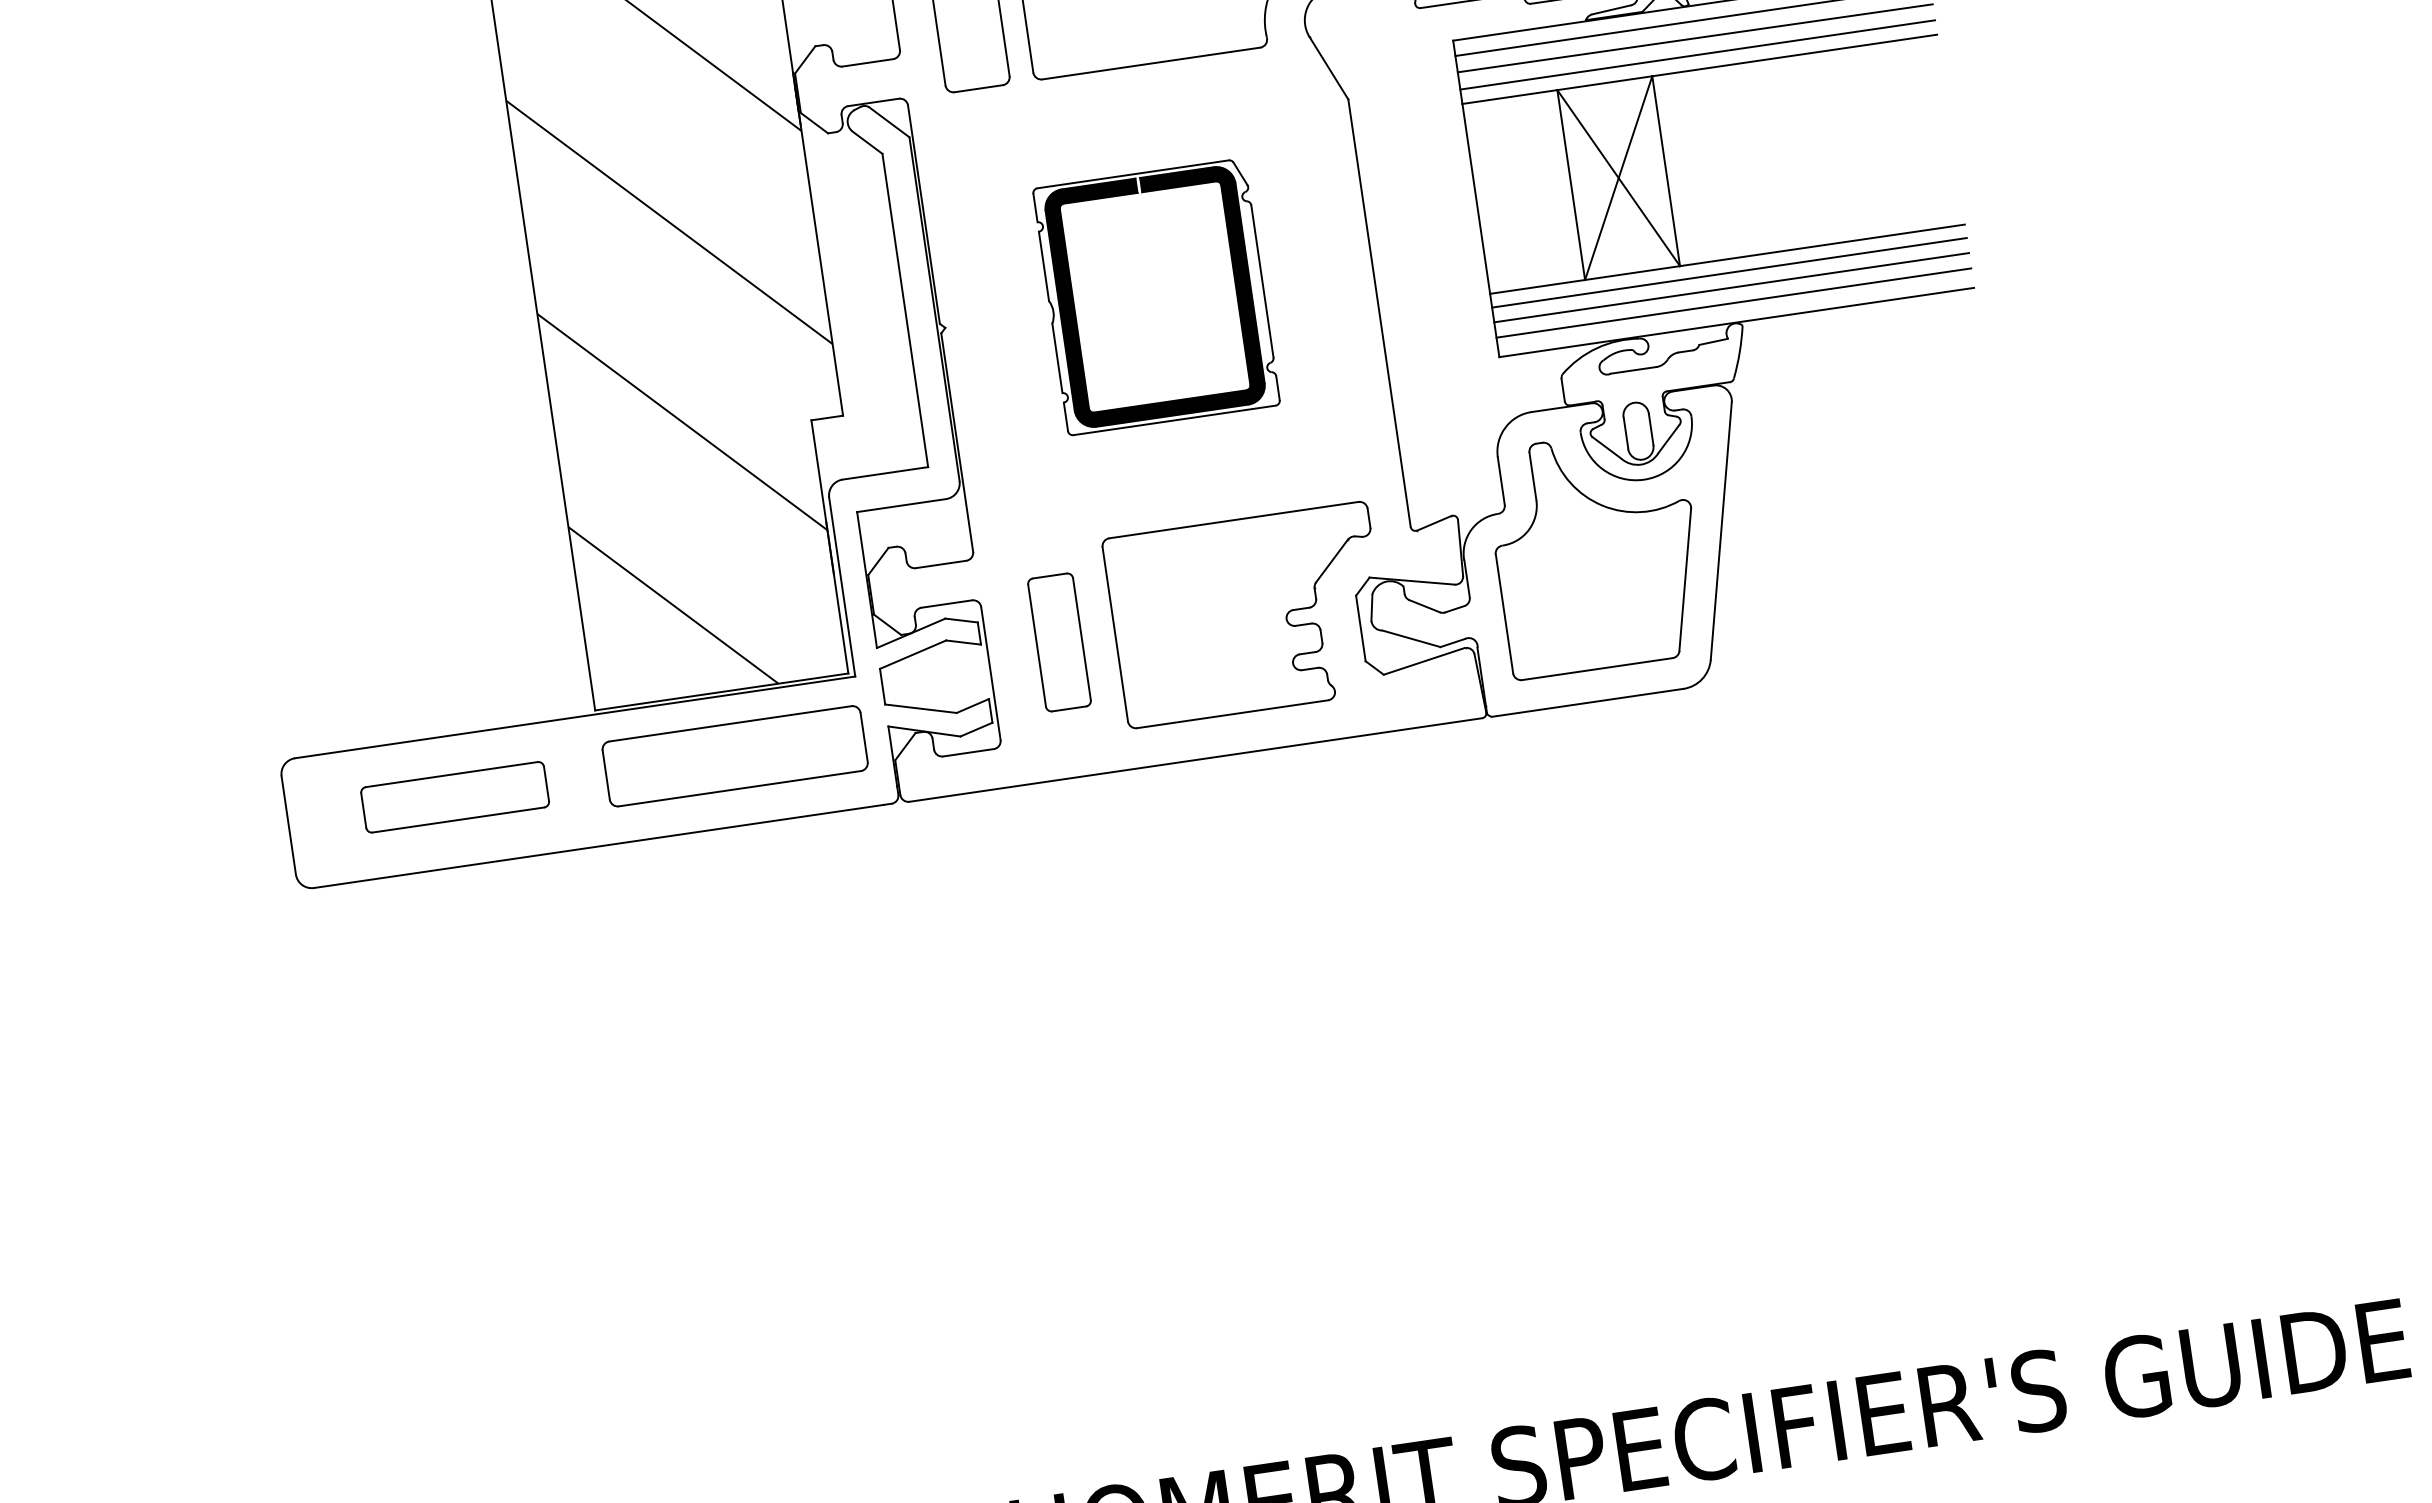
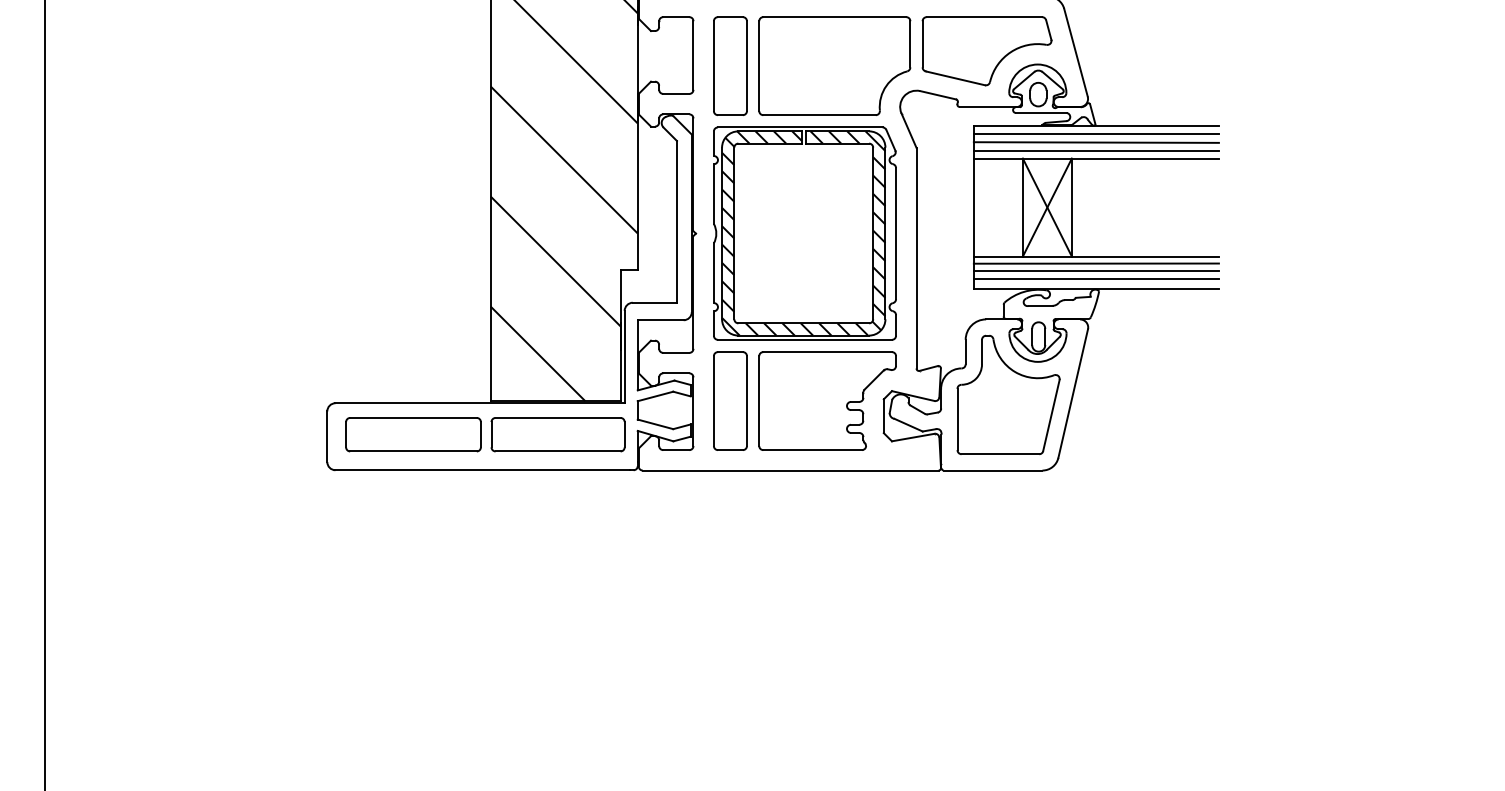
part: (1155, 296) -> (804, 233), size x1.67
part: (1059, 641) -> (730, 400), size x1.43
part: (455, 796) -> (413, 434), size x1.43

